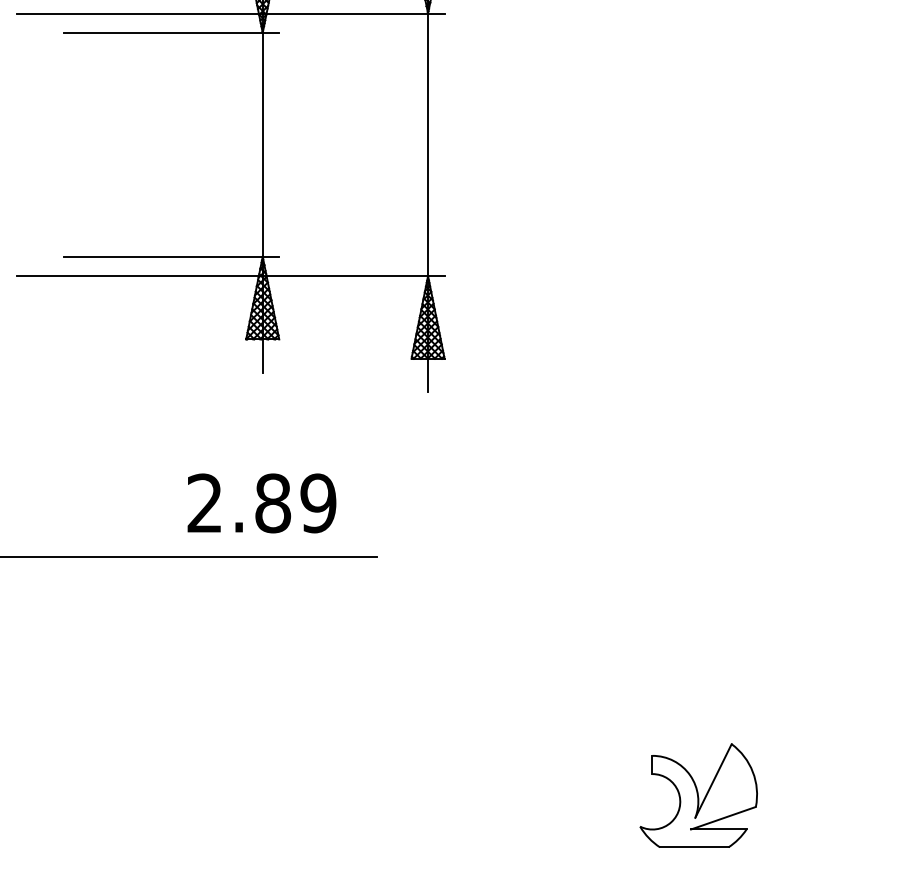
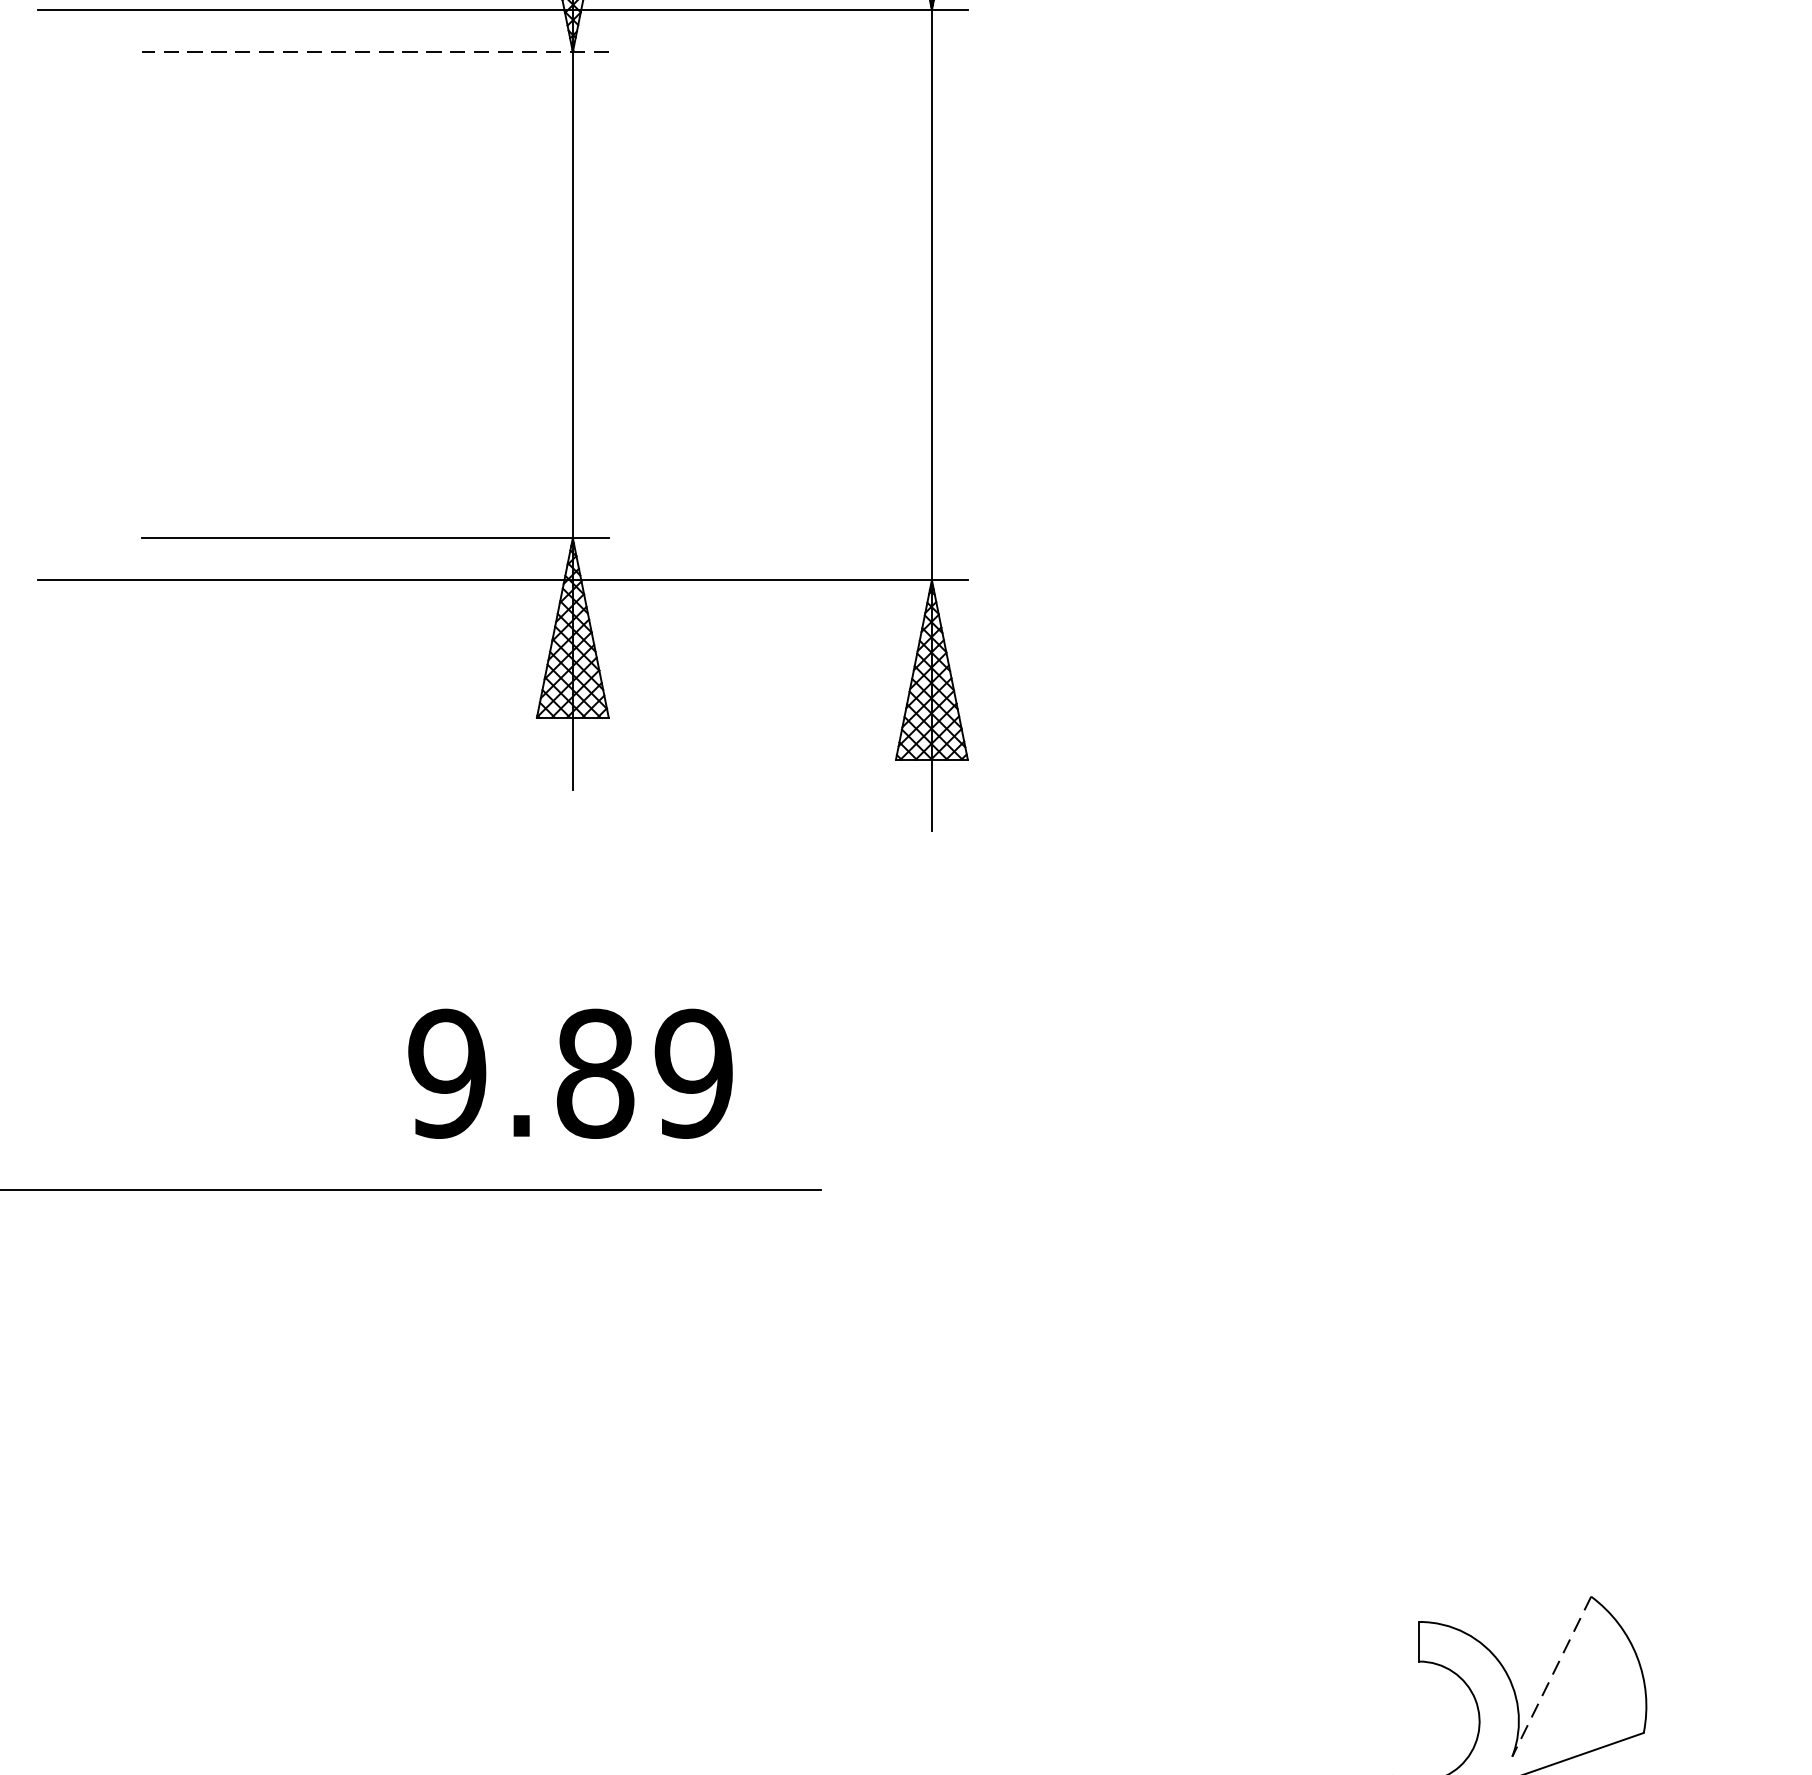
line: (171, 32) -> (374, 51), solid -> dashed
text: (204, 503) -> (446, 1073), 2.89 -> 9.89
line: (713, 781) -> (1551, 1677), solid -> dashed

